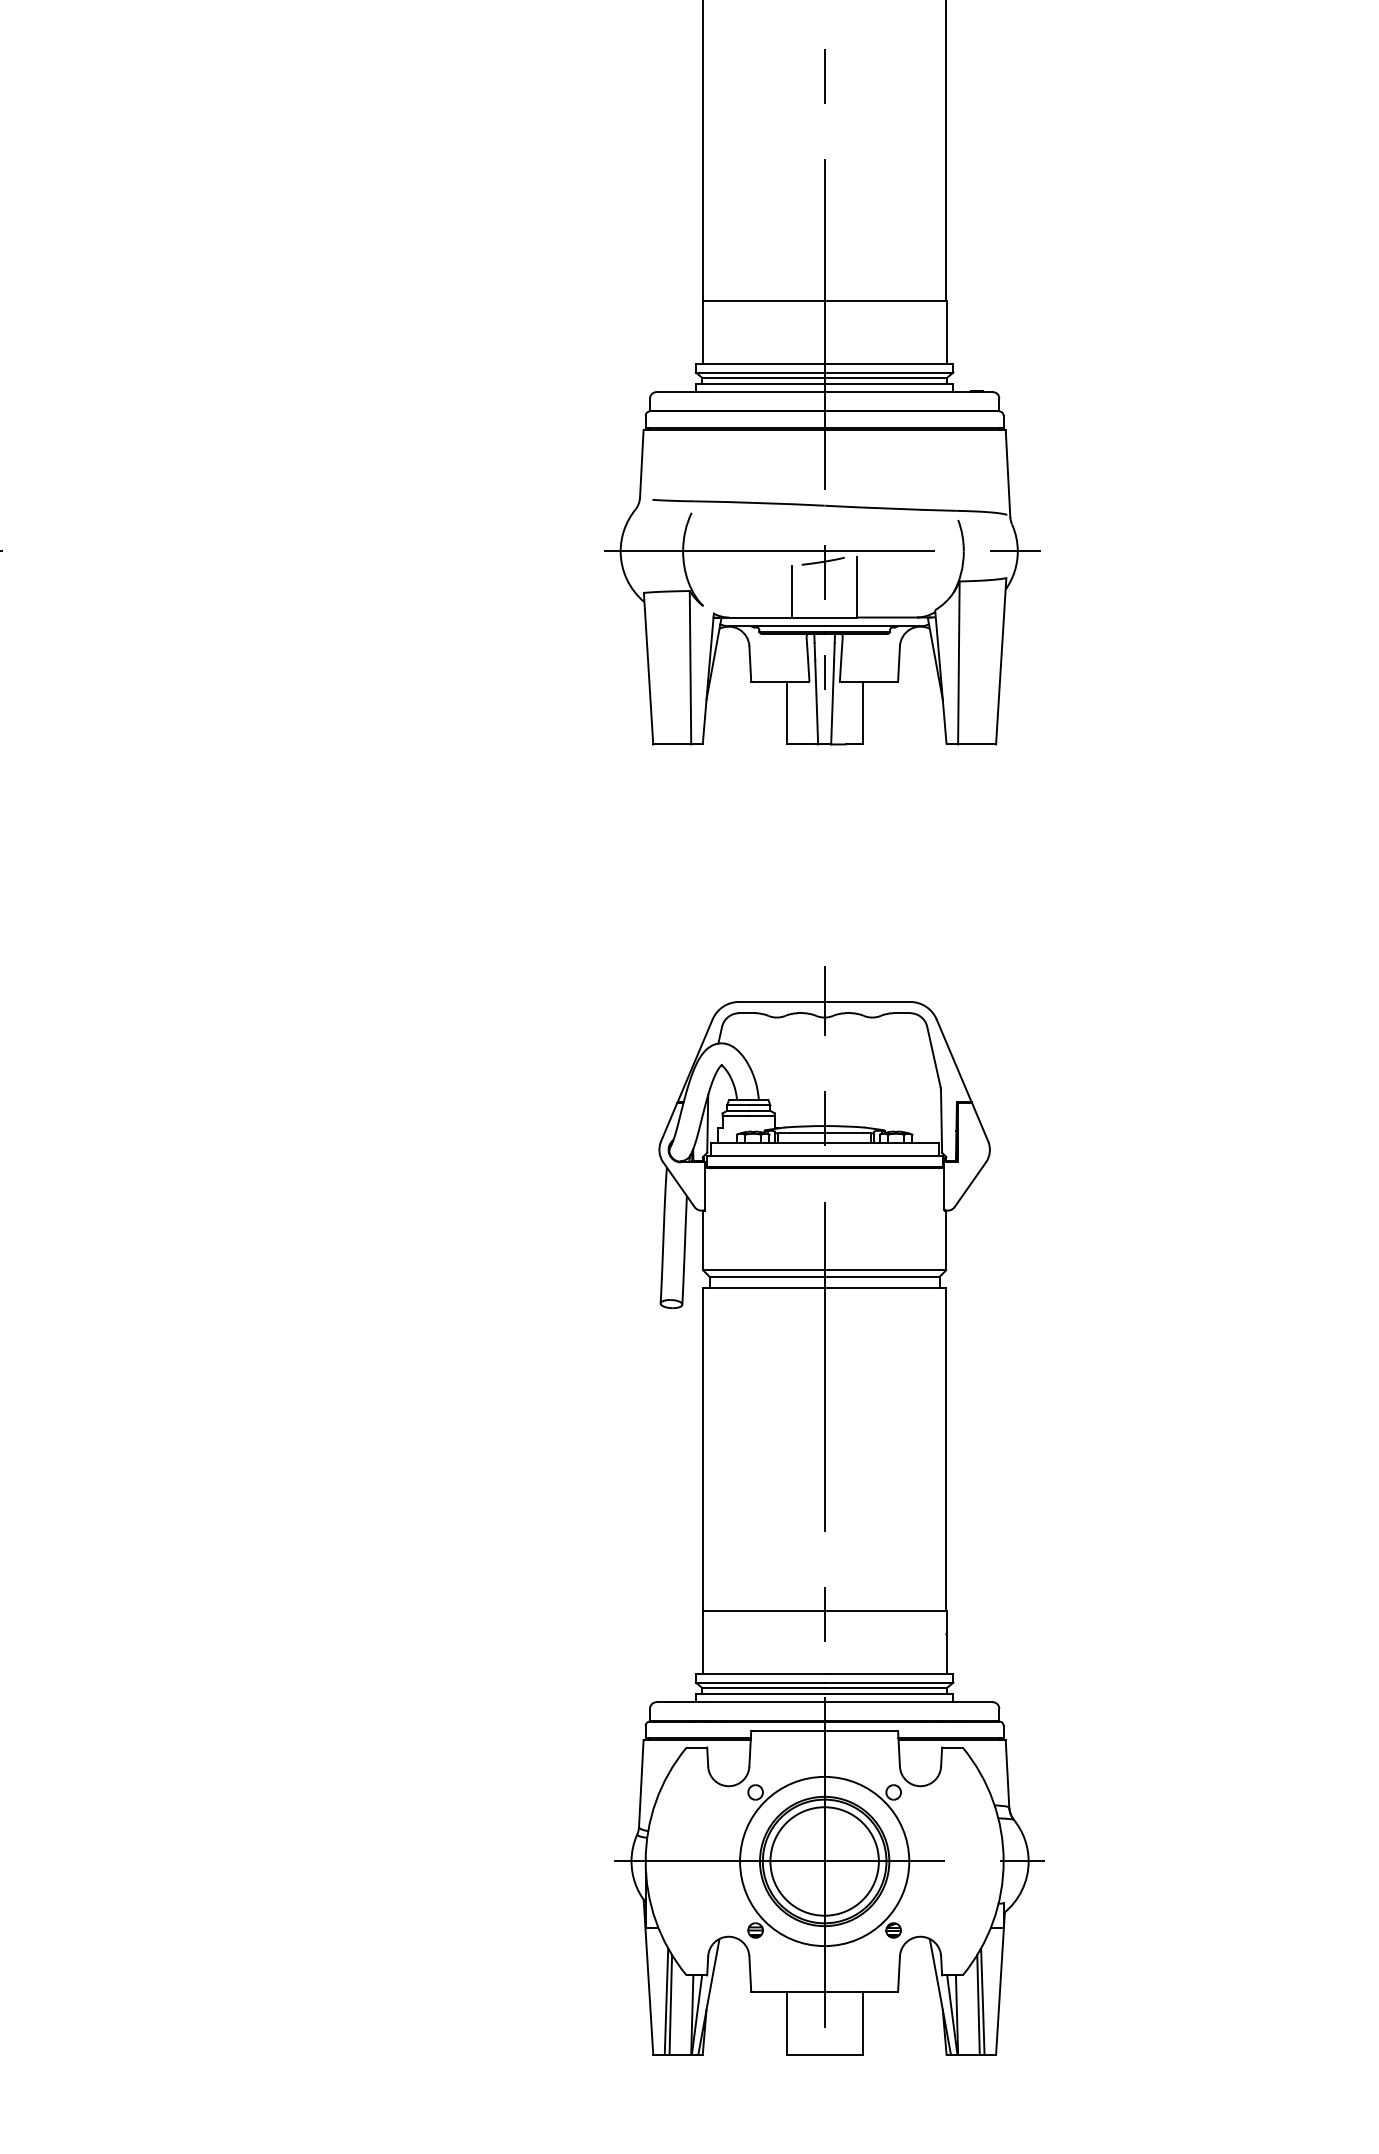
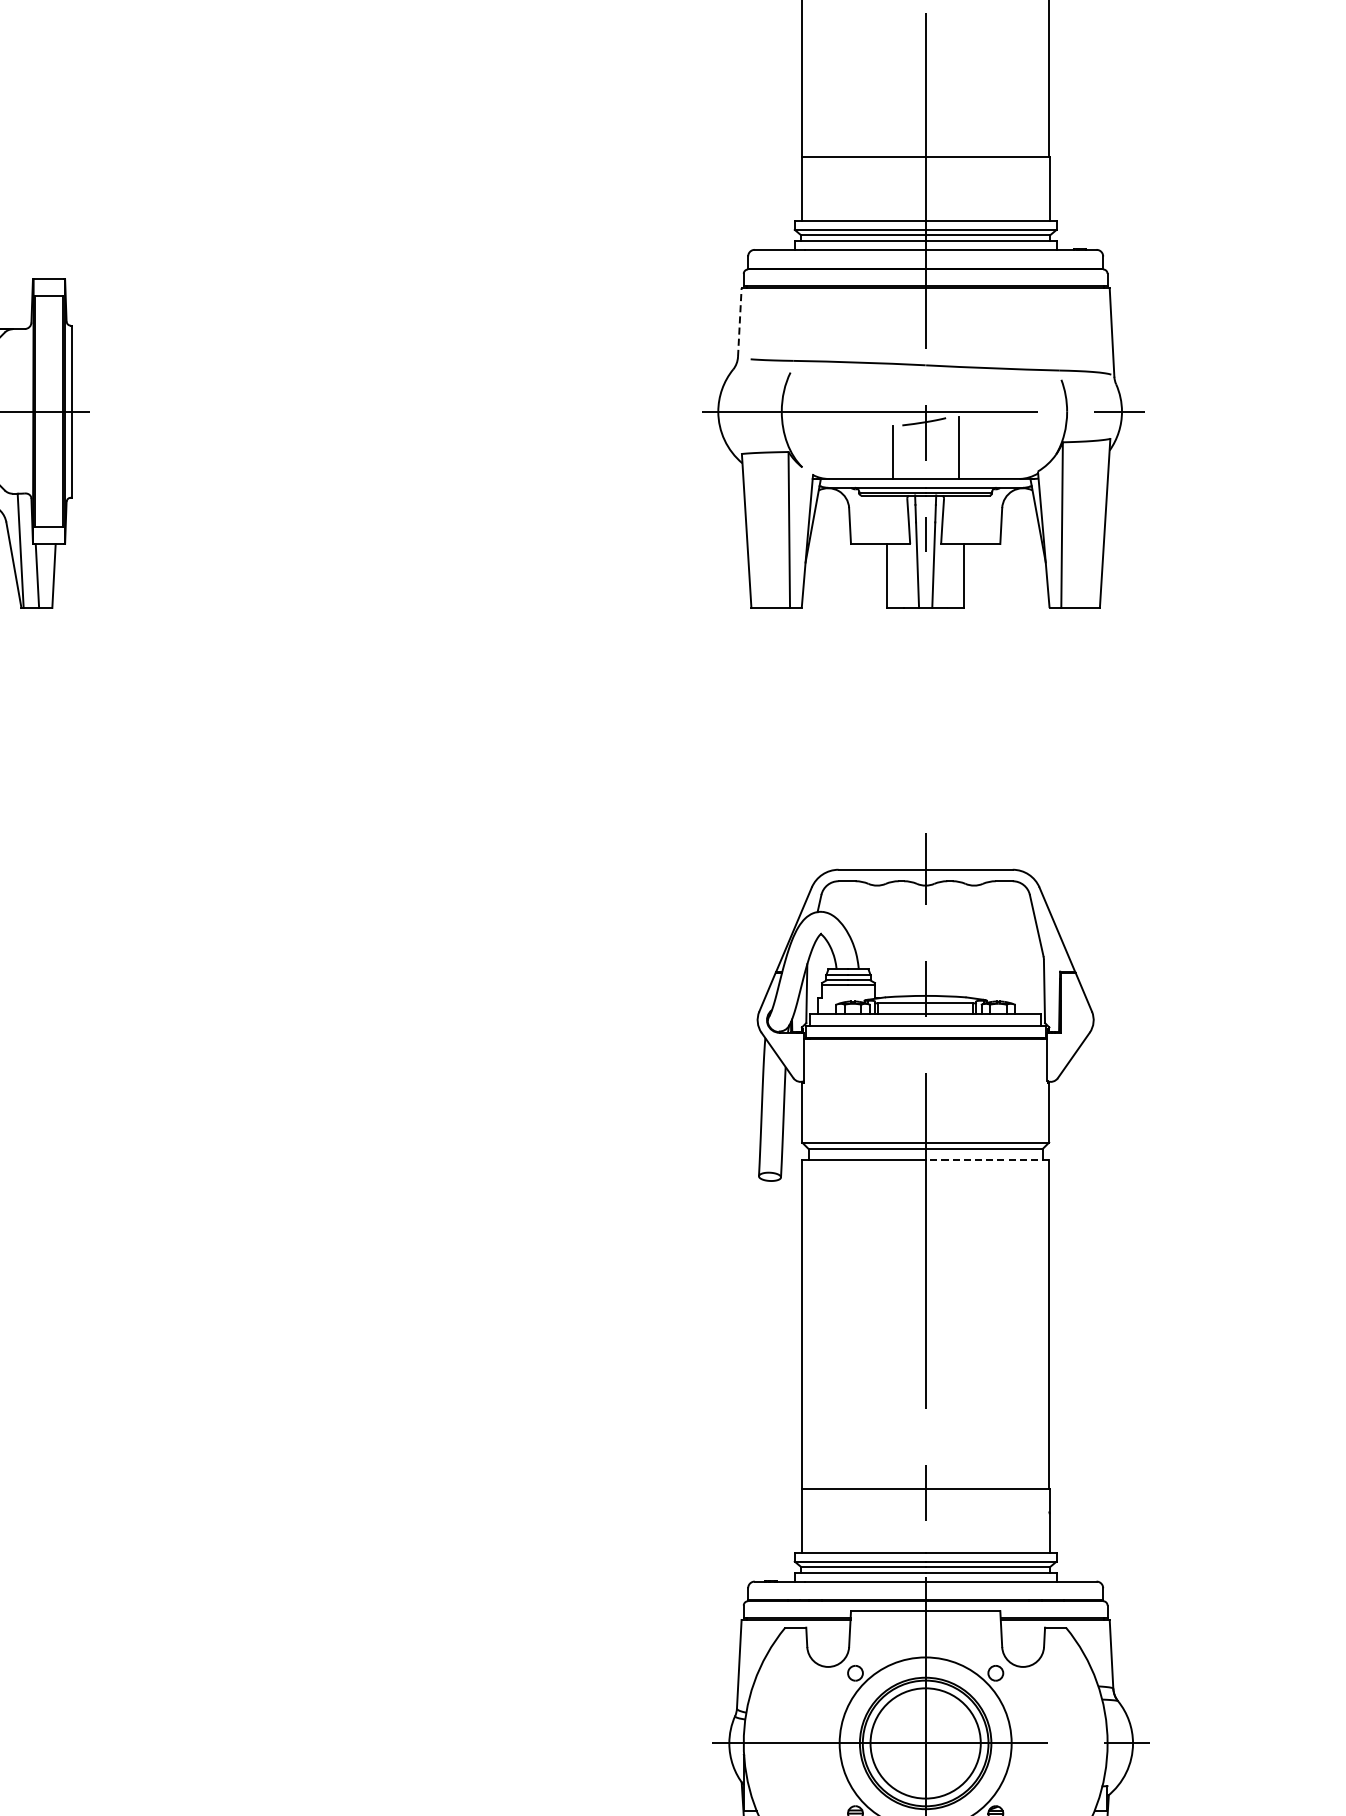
line: (641, 463) -> (739, 322), solid -> dashed
line: (885, 1287) -> (987, 1160), solid -> dashed

